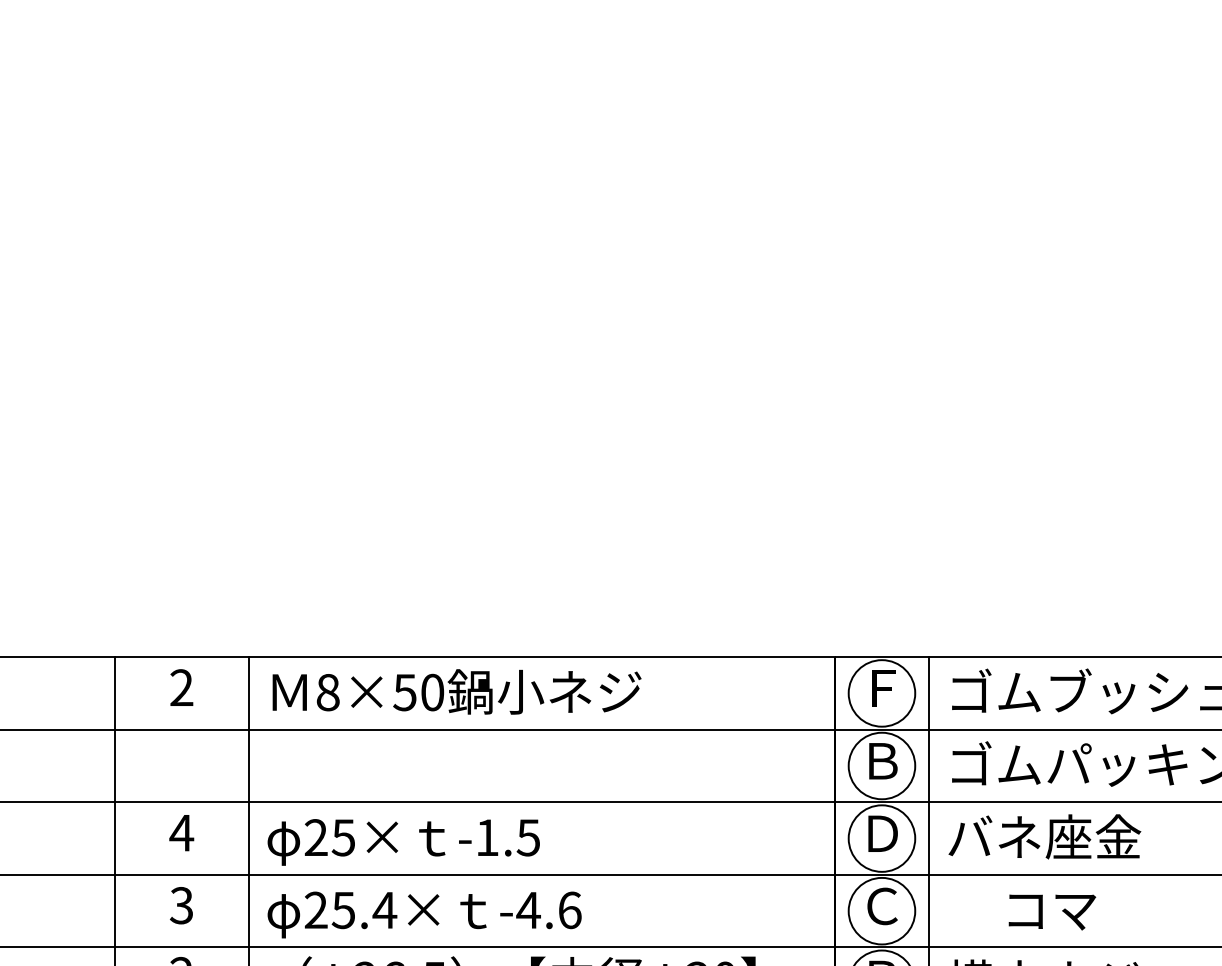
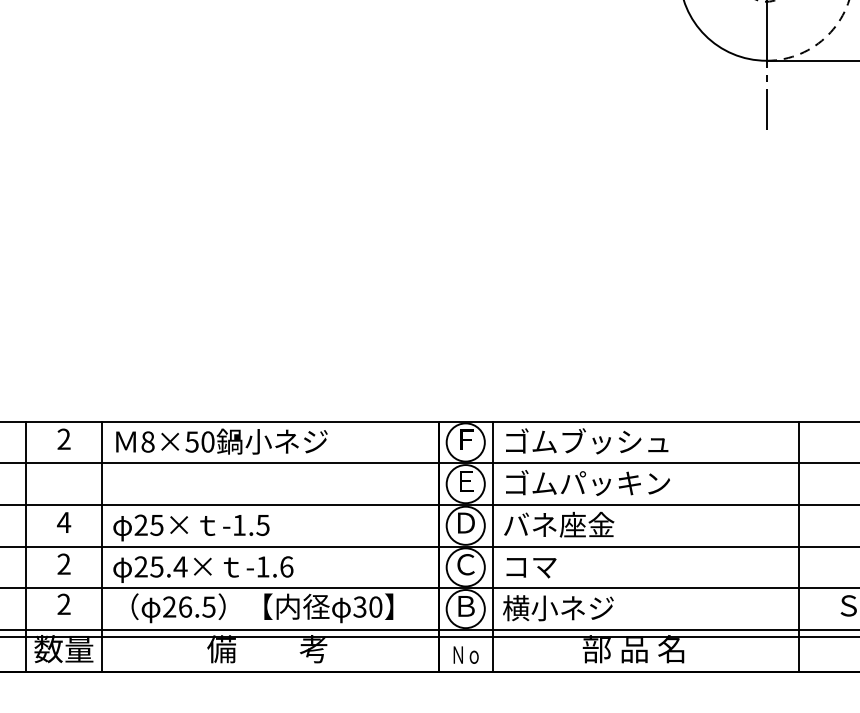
text: (883, 761) -> (466, 481), Ｂ -> Ｅ
text: (180, 906) -> (63, 564), 3 -> 2
text: (527, 909) -> (262, 566), -4.6 -> -1.6
text: (1052, 913) -> (531, 568), moved

